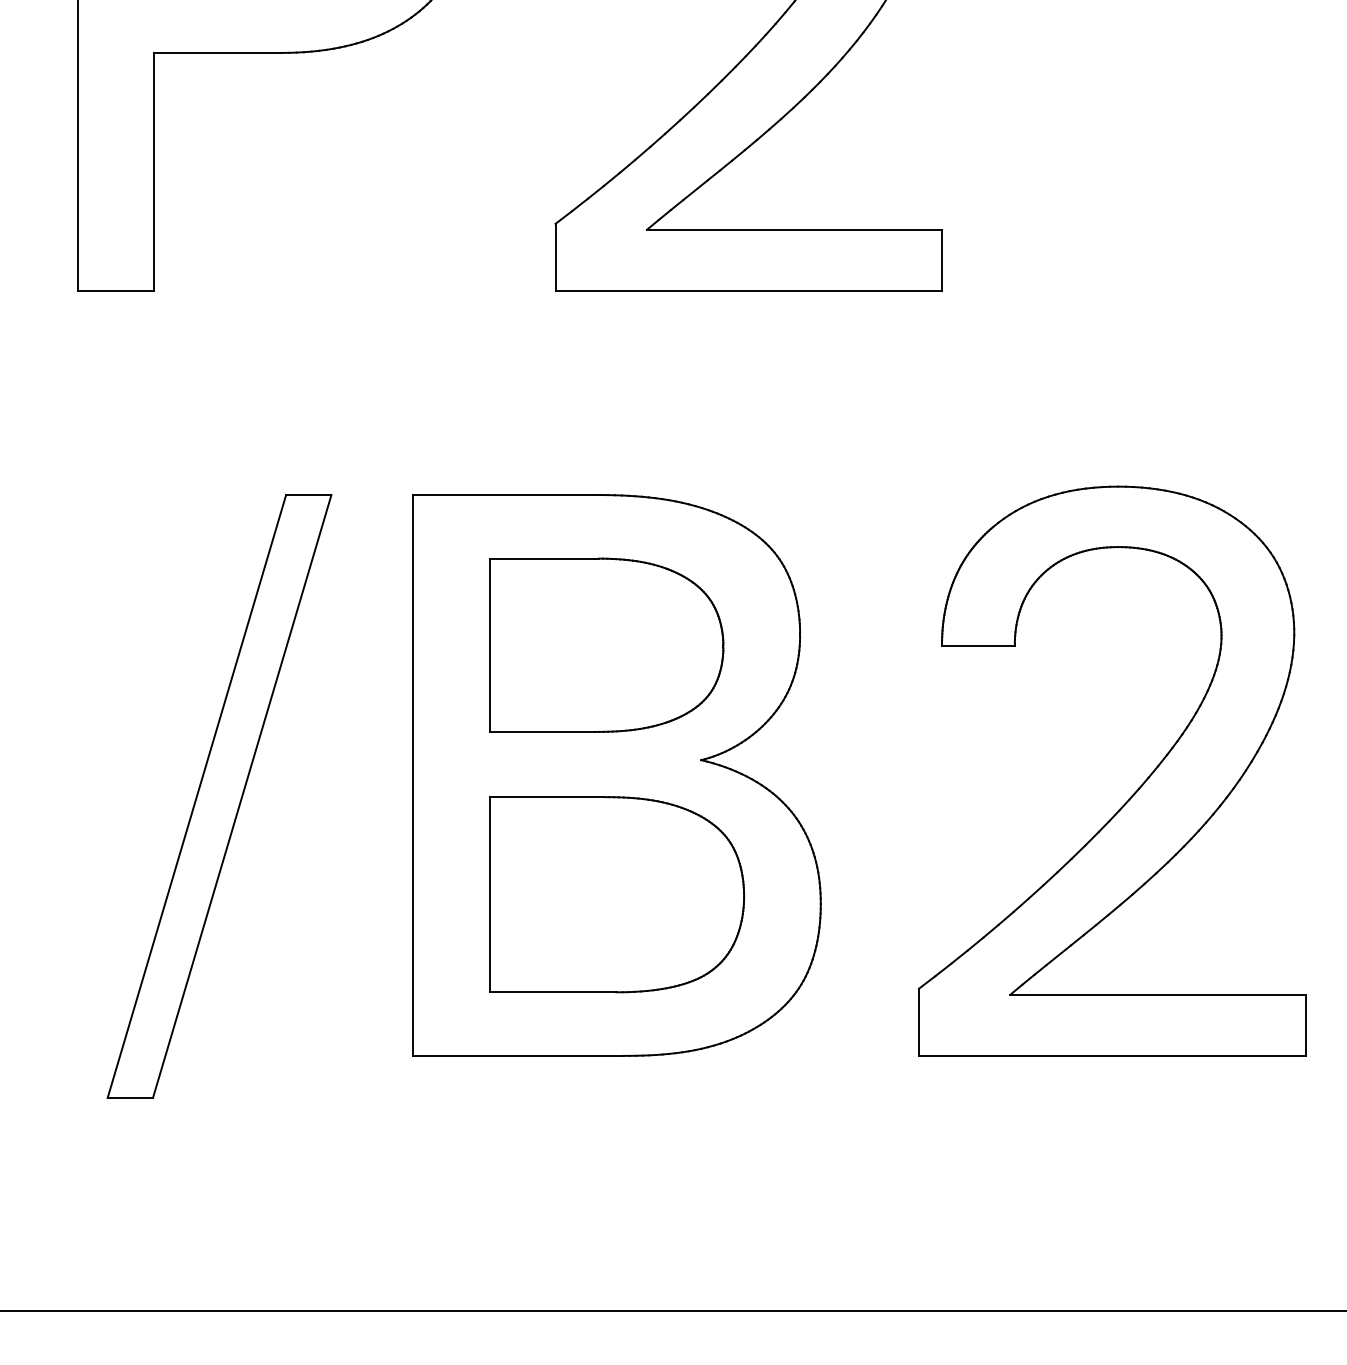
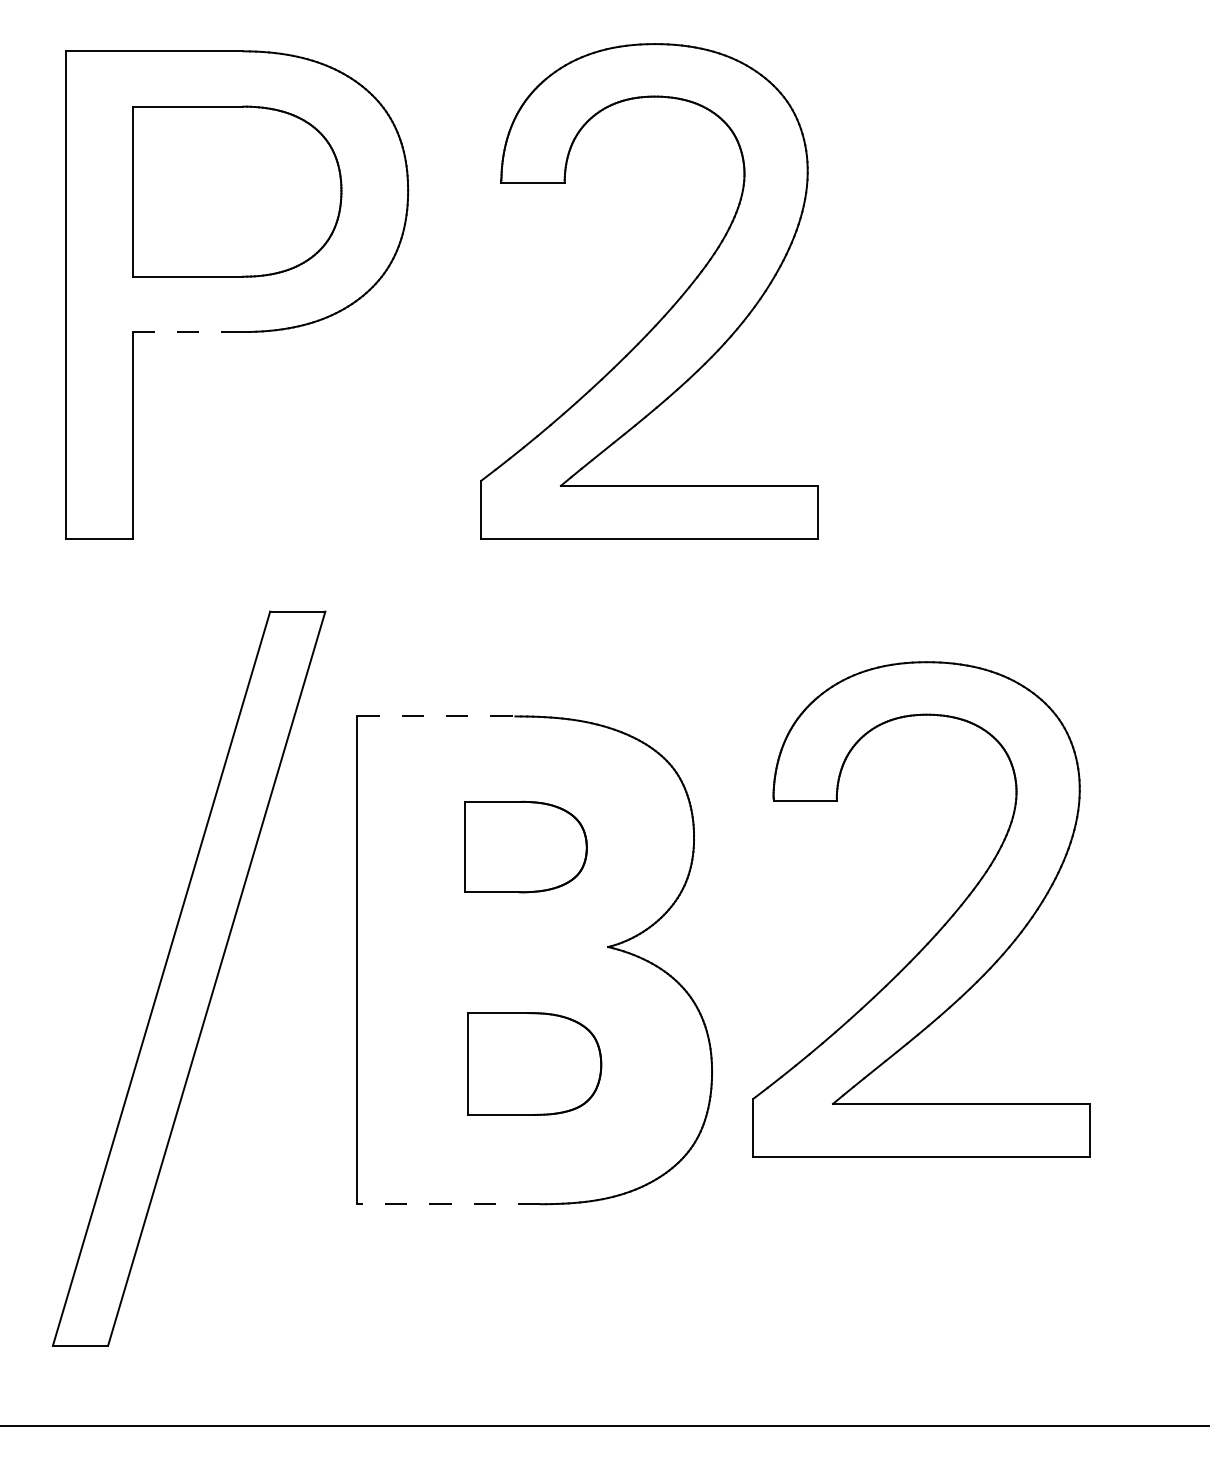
line: (217, 53) -> (187, 332), solid -> dashed
line: (503, 495) -> (436, 716), solid -> dashed
part: (606, 644) -> (525, 846), size x0.6
part: (1137, 788) -> (943, 924), moved
part: (219, 796) -> (189, 978), size x1.4
part: (616, 894) -> (534, 1063), size x0.6
line: (517, 1056) -> (448, 1204), solid -> dashed

